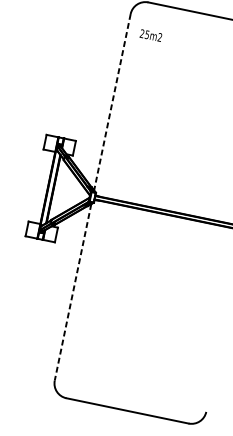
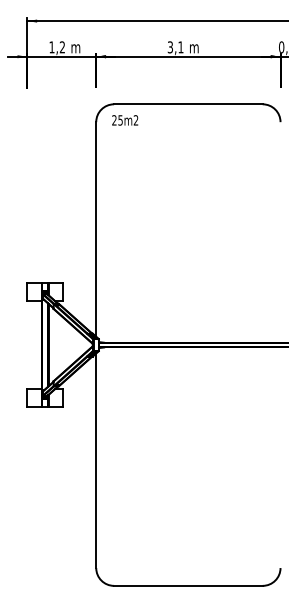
text: (151, 35) -> (125, 120), moved
line: (112, 102) -> (96, 229), dashed -> solid
line: (73, 293) -> (96, 461), dashed -> solid

